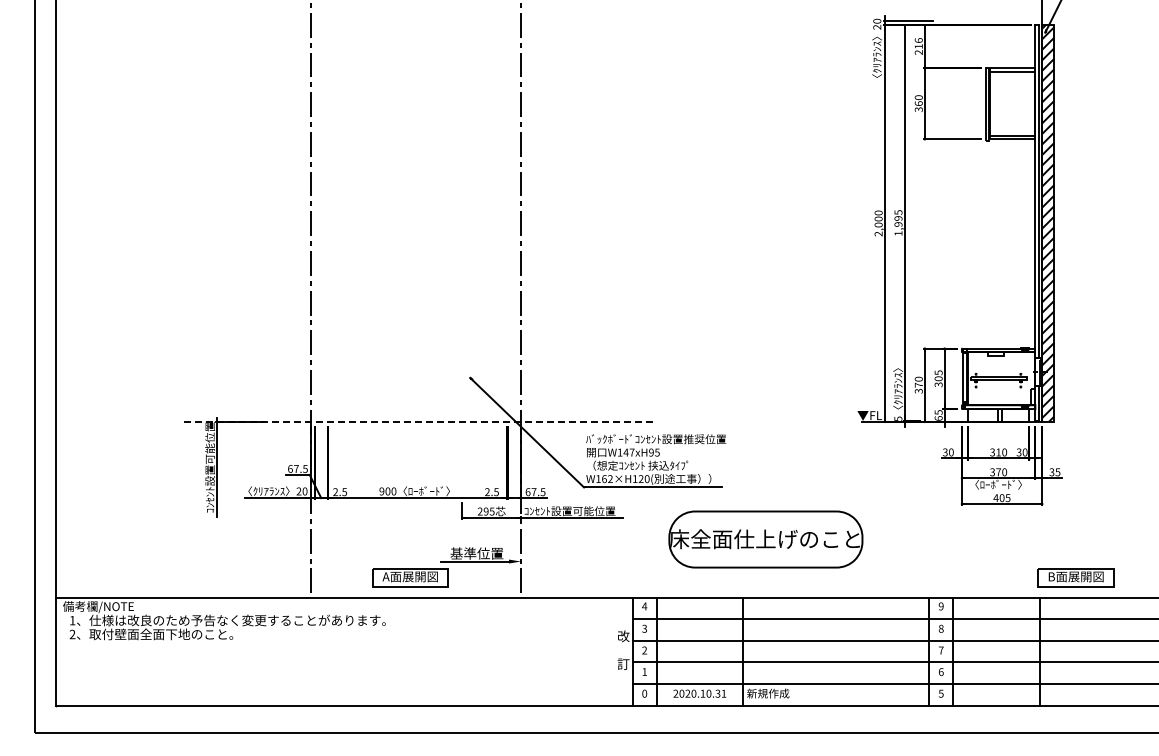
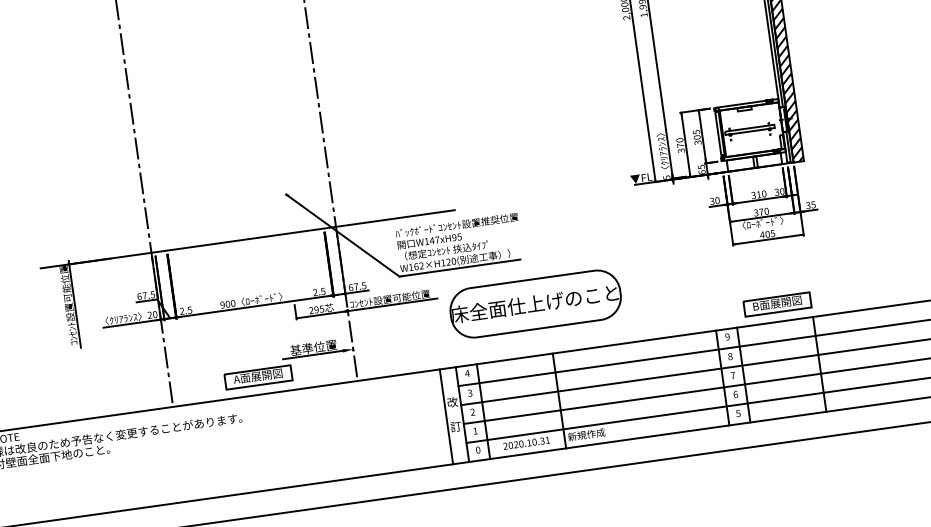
line: (420, 421) -> (247, 238), dashed -> solid
part: (765, 539) -> (535, 304), moved
part: (1075, 577) -> (776, 304), moved
line: (614, 651) -> (446, 416), added

